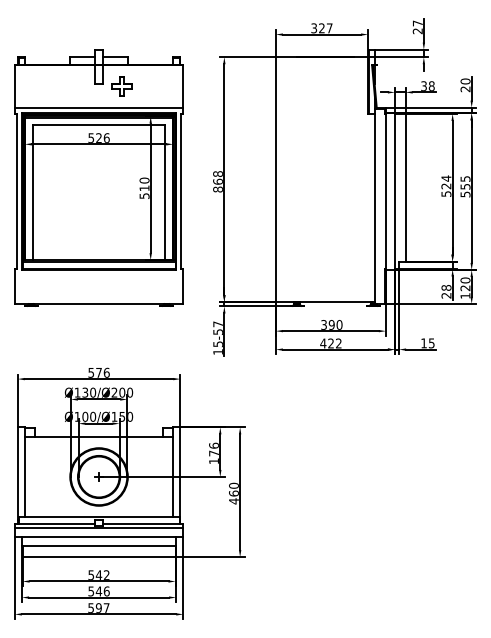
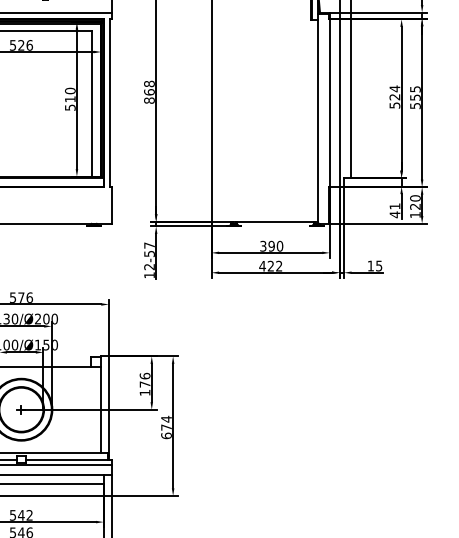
text: (446, 291) -> (395, 210), 28 -> 41
text: (217, 344) -> (148, 267), 15-57 -> 12-57
text: (233, 493) -> (165, 427), 460 -> 674

